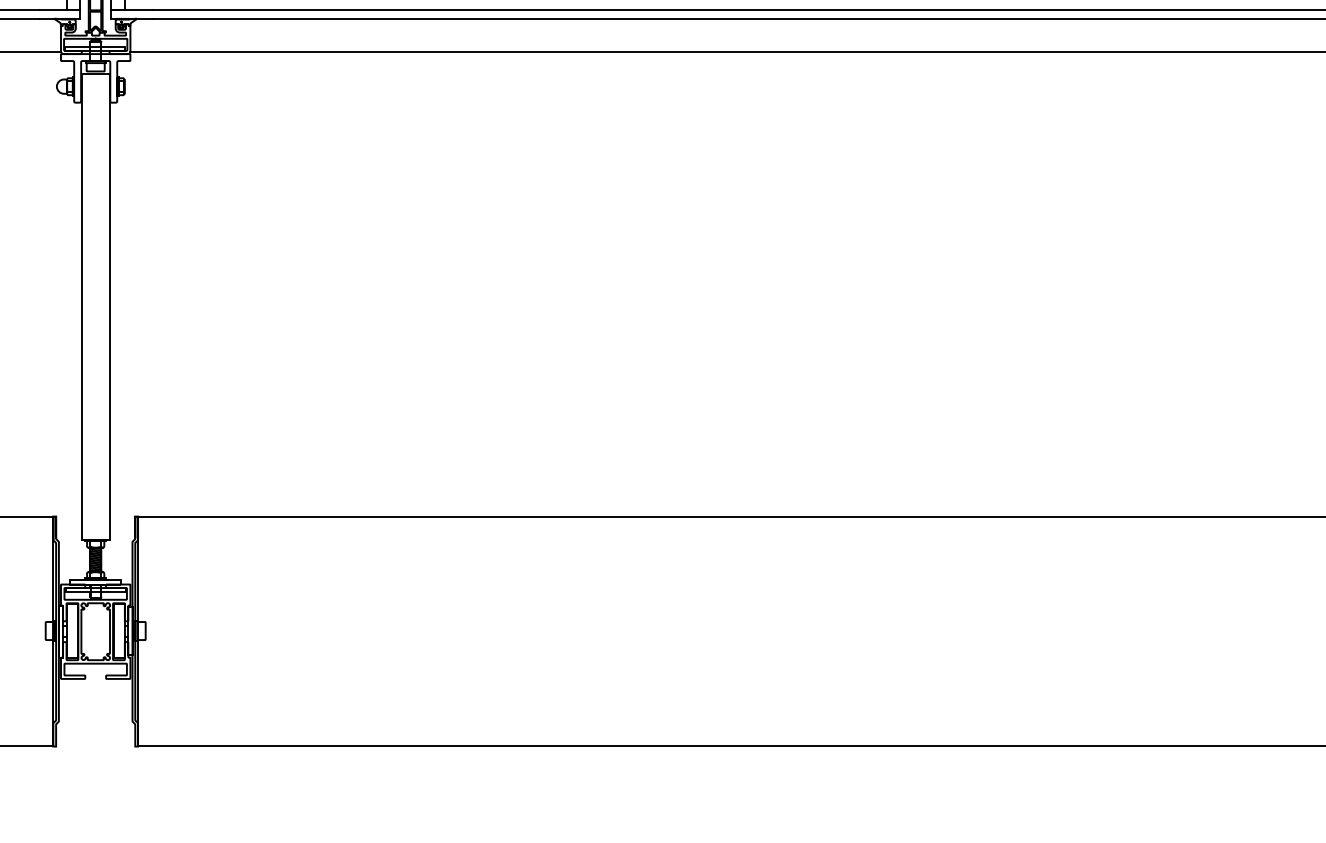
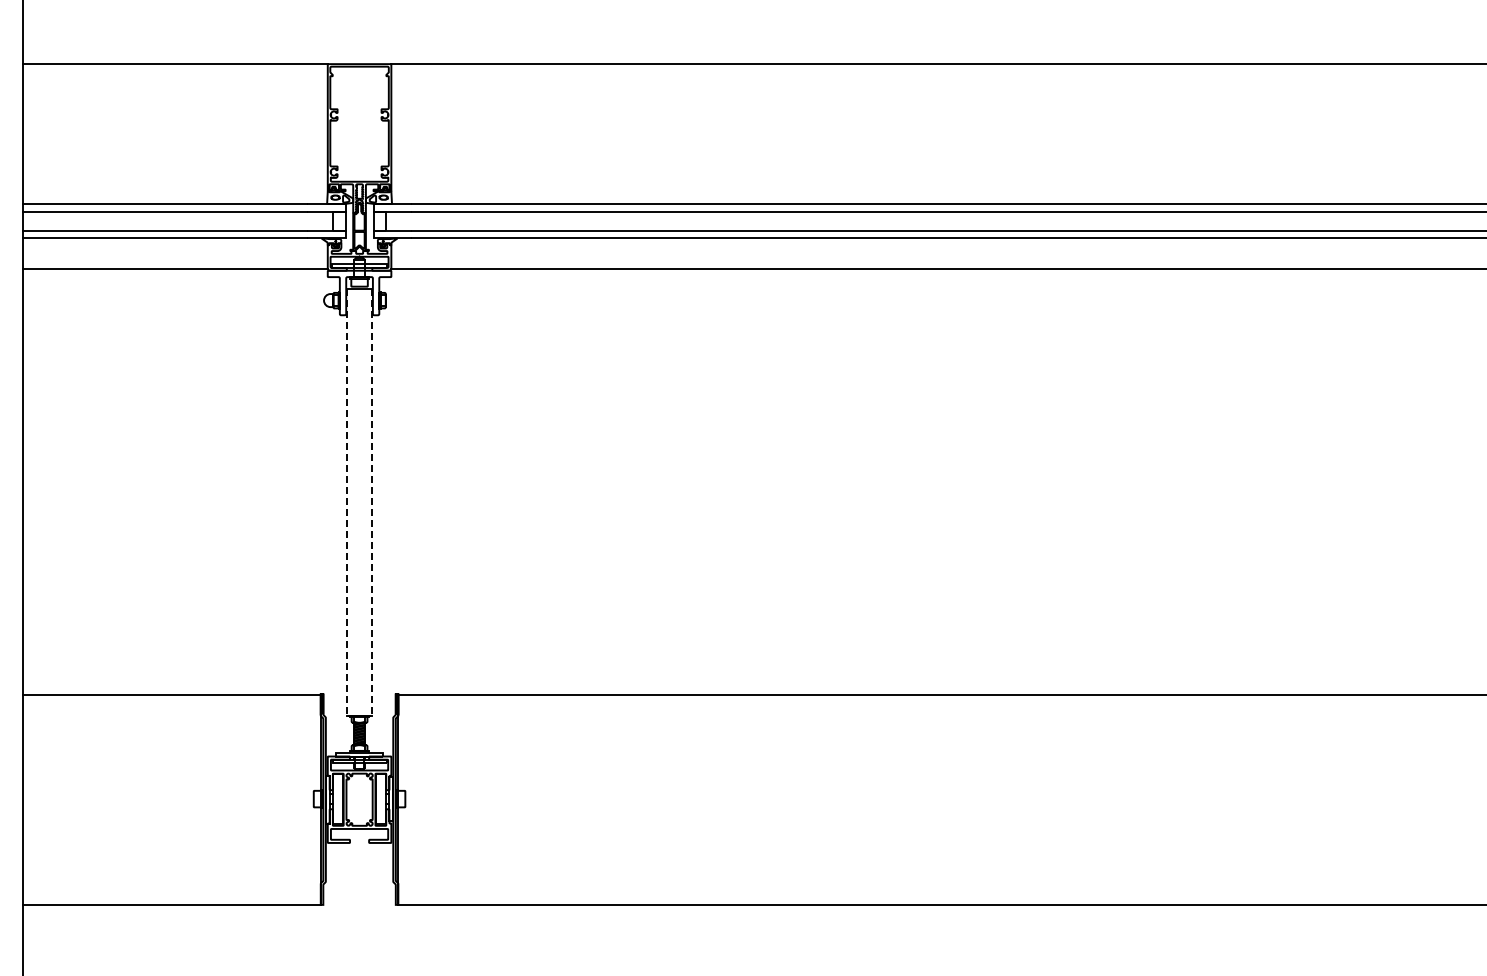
line: (81, 308) -> (346, 503), solid -> dashed
line: (109, 308) -> (372, 503), solid -> dashed

